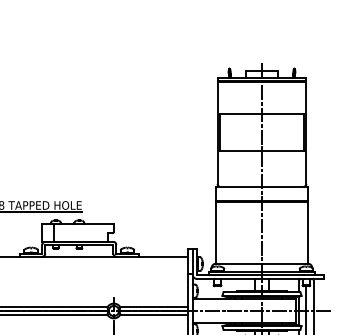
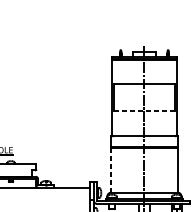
line: (261, 151) -> (144, 110), solid -> dashed
line: (216, 232) -> (111, 169), solid -> dashed

